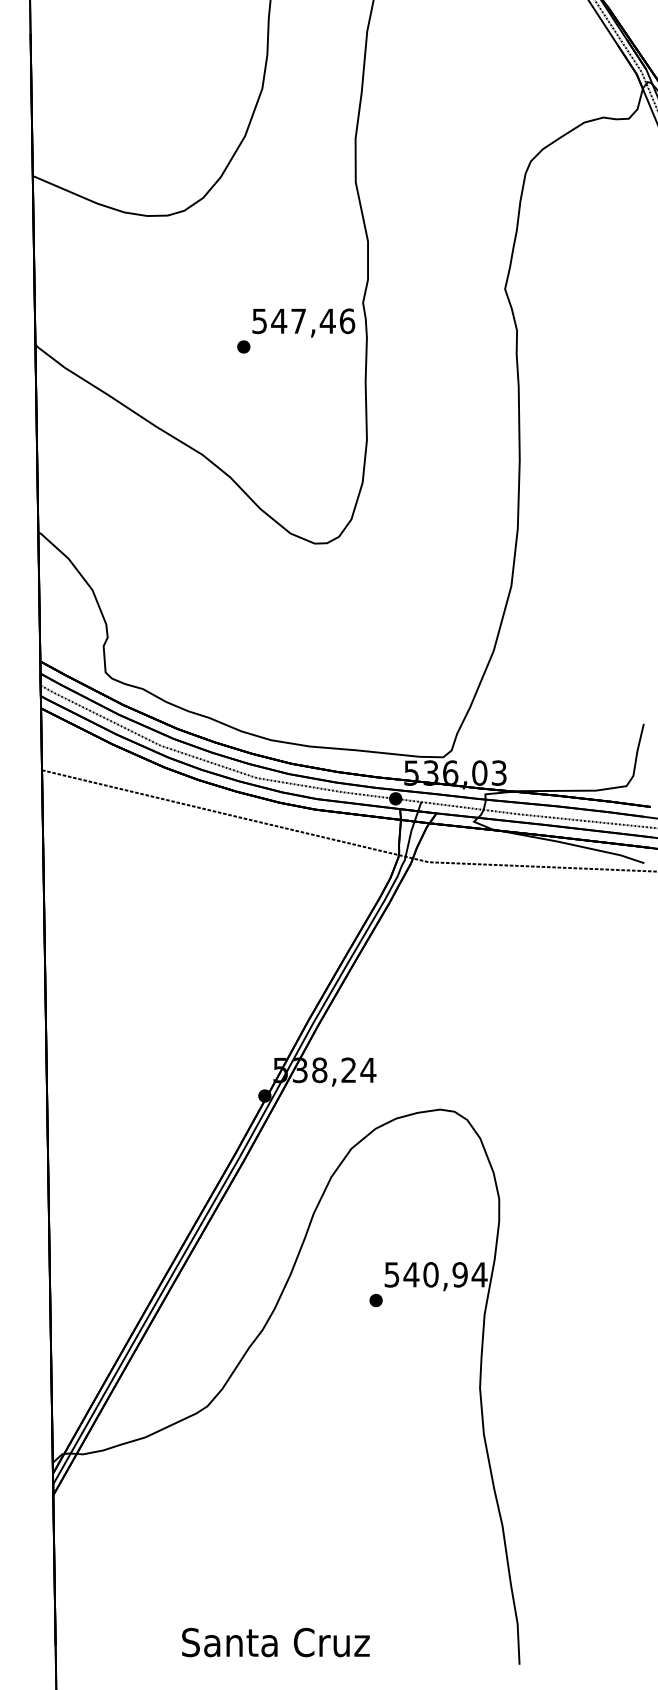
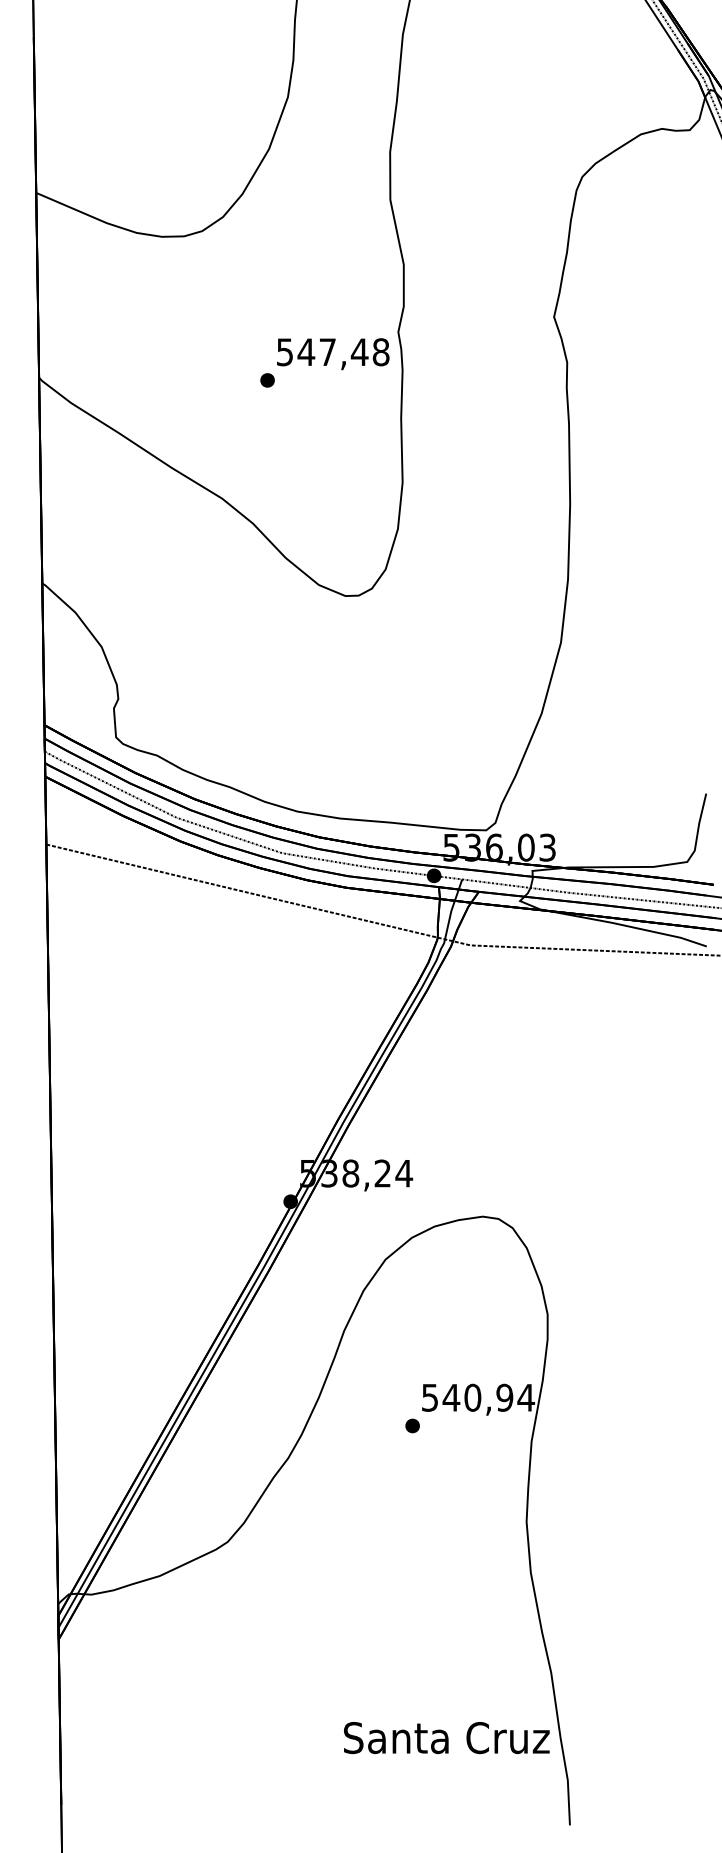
text: (346, 321) -> (380, 352), 547,46 -> 547,48
text: (275, 1643) -> (446, 1738), moved

